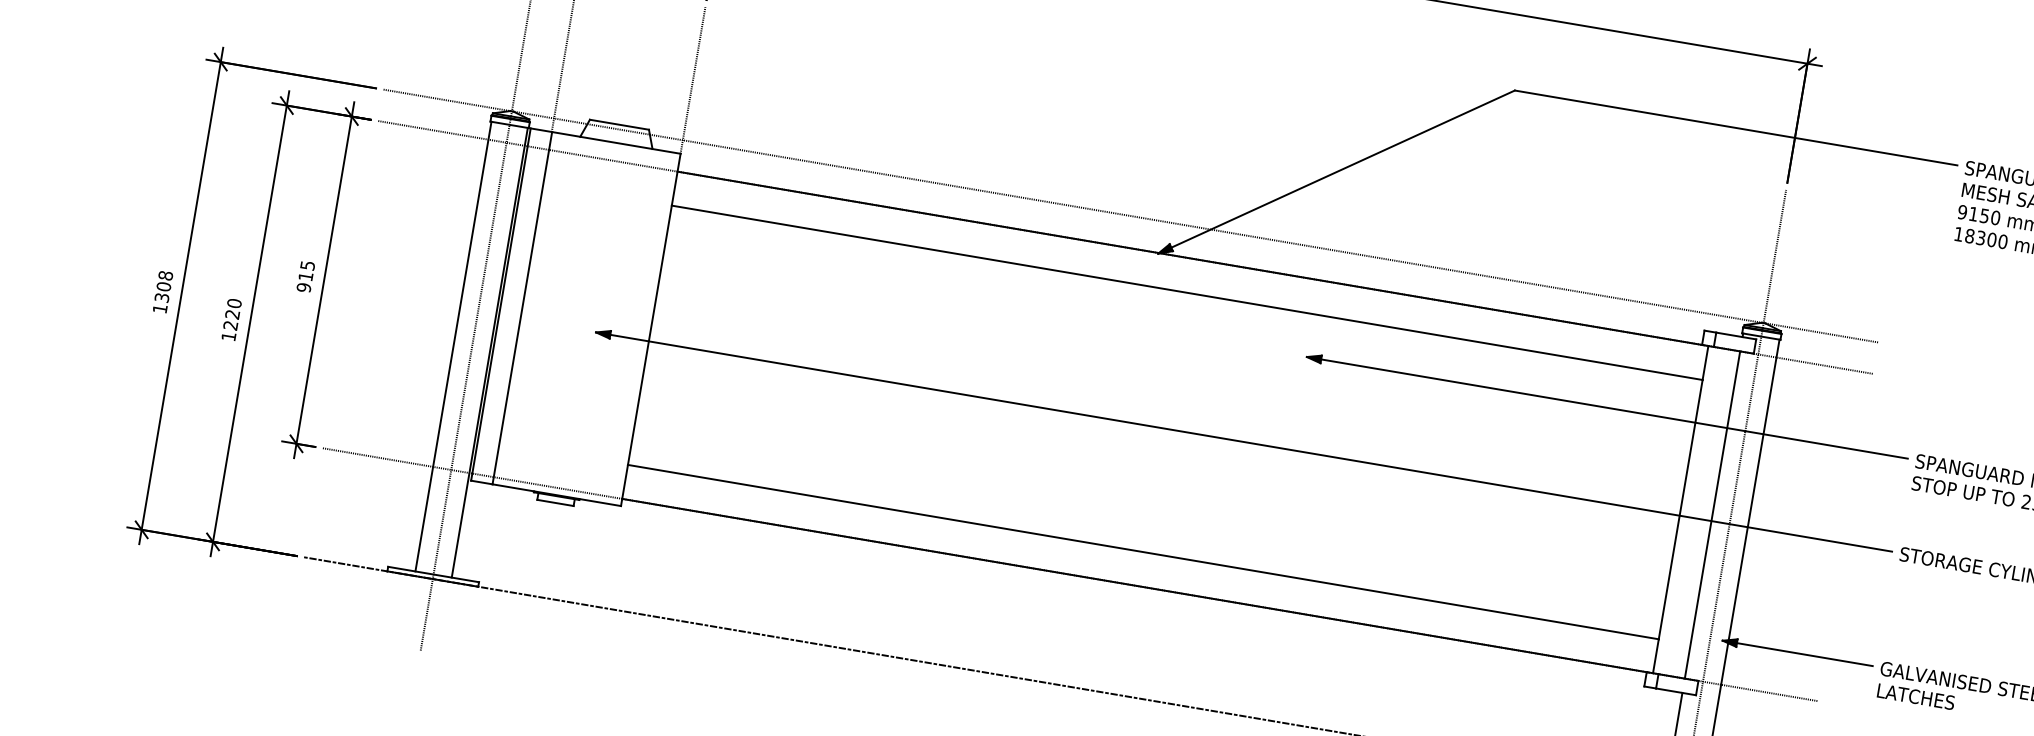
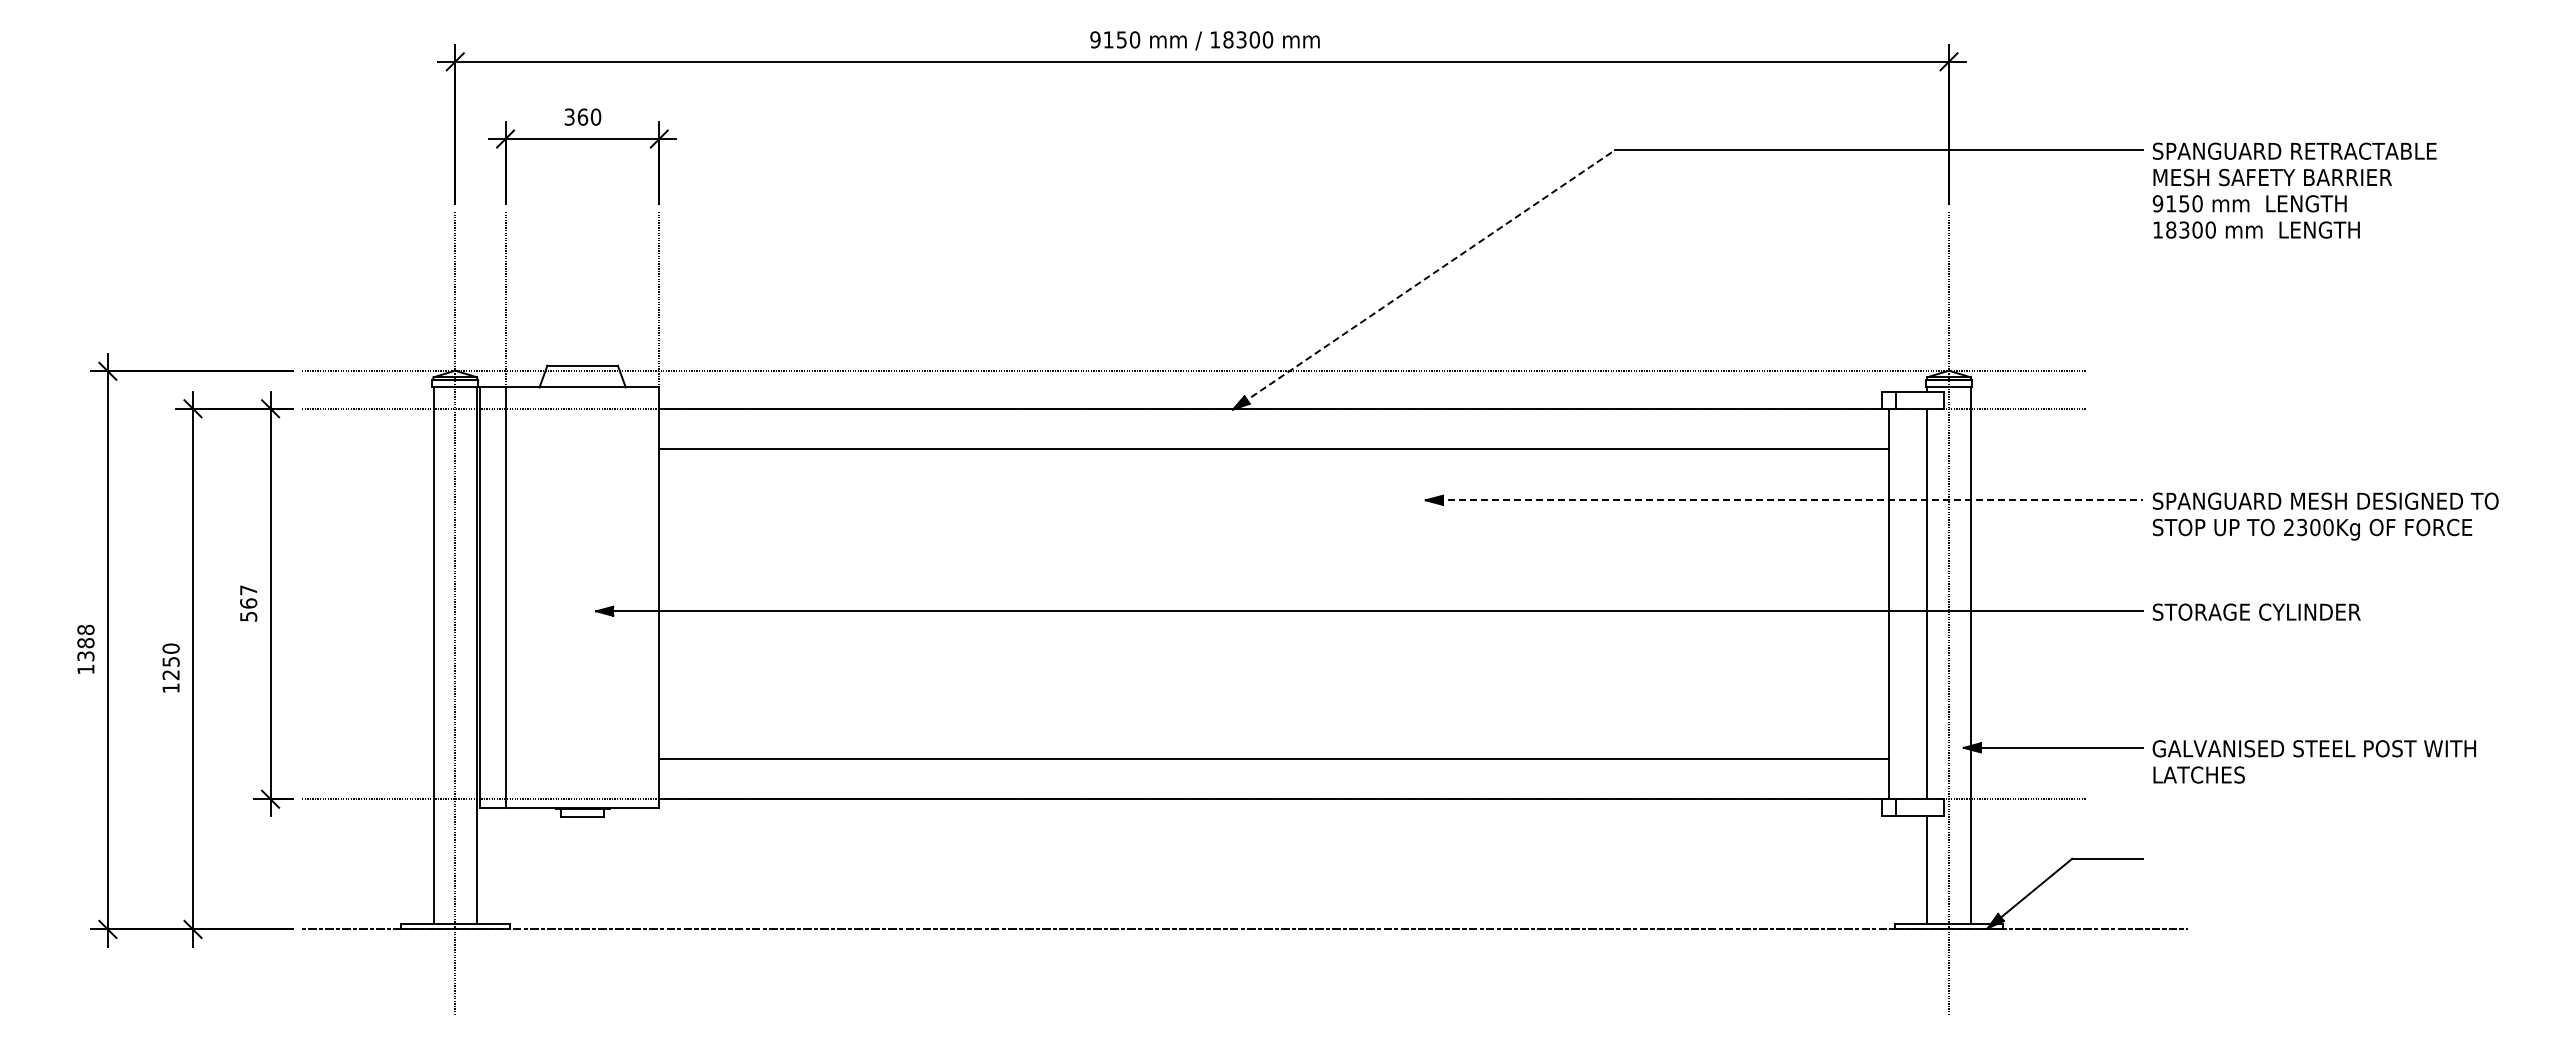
line: (1336, 172) -> (1423, 280), solid -> dashed
text: (305, 276) -> (248, 603), 915 -> 567
text: (163, 287) -> (85, 643), 1308 -> 1388
text: (232, 314) -> (170, 661), 1220 -> 1250
line: (1607, 408) -> (1784, 500), solid -> dashed

